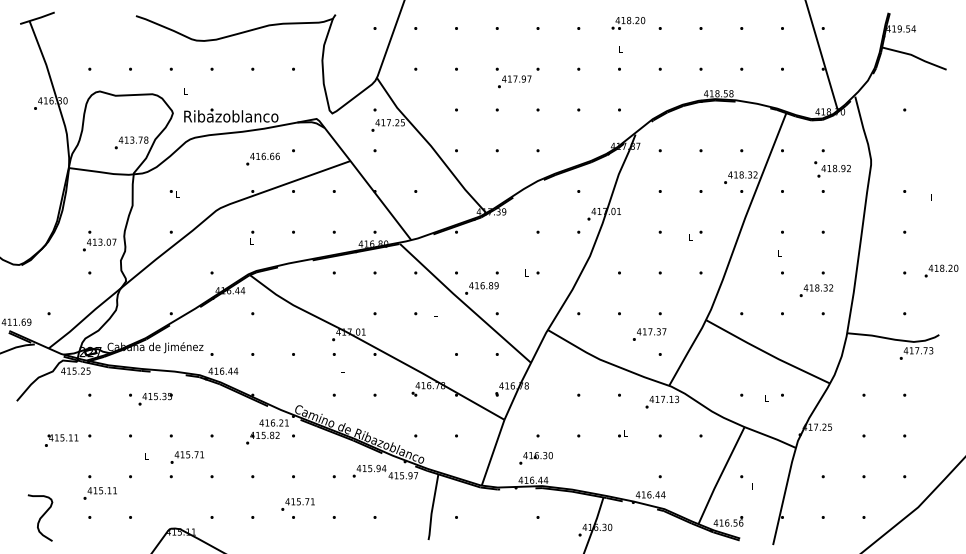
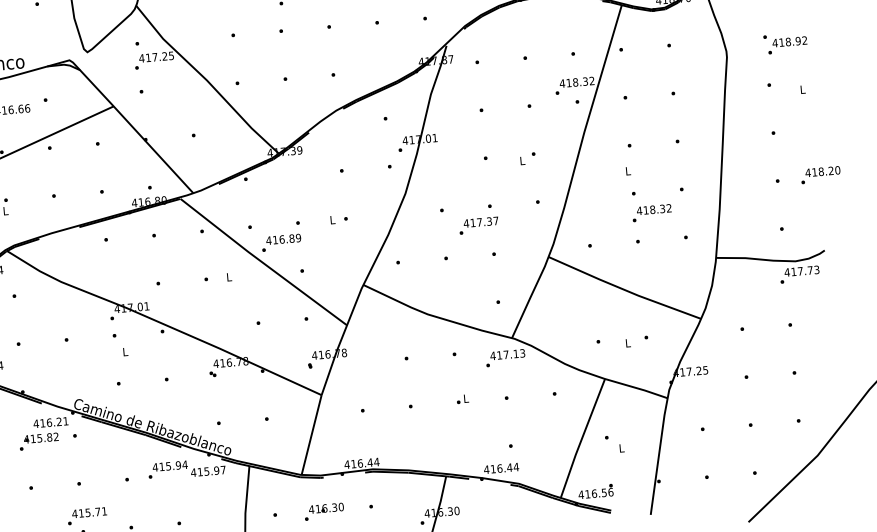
text: (832, 169) -> (785, 43), moved
text: (816, 290) -> (652, 212), moved
text: (649, 334) -> (478, 225), moved
text: (535, 458) -> (323, 512), moved

